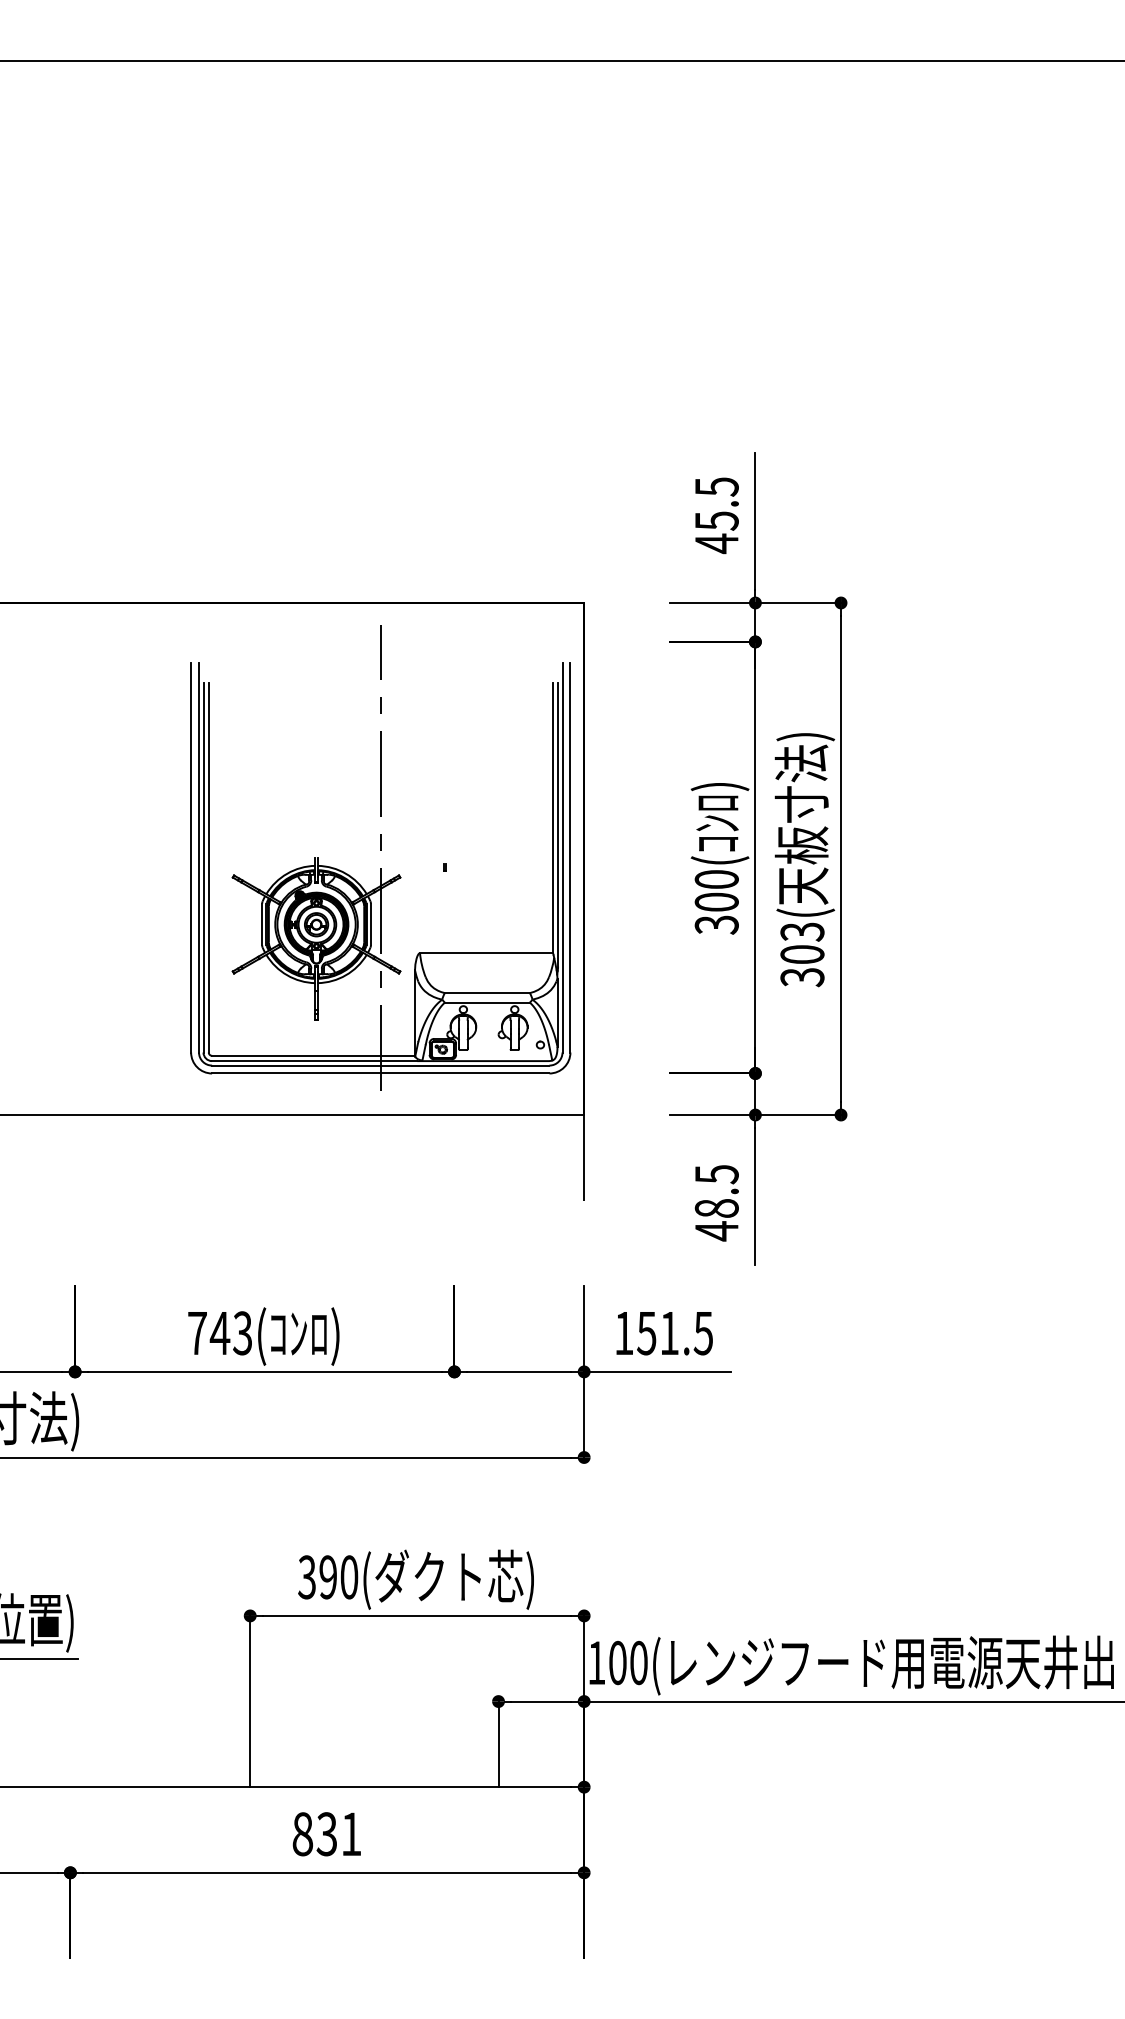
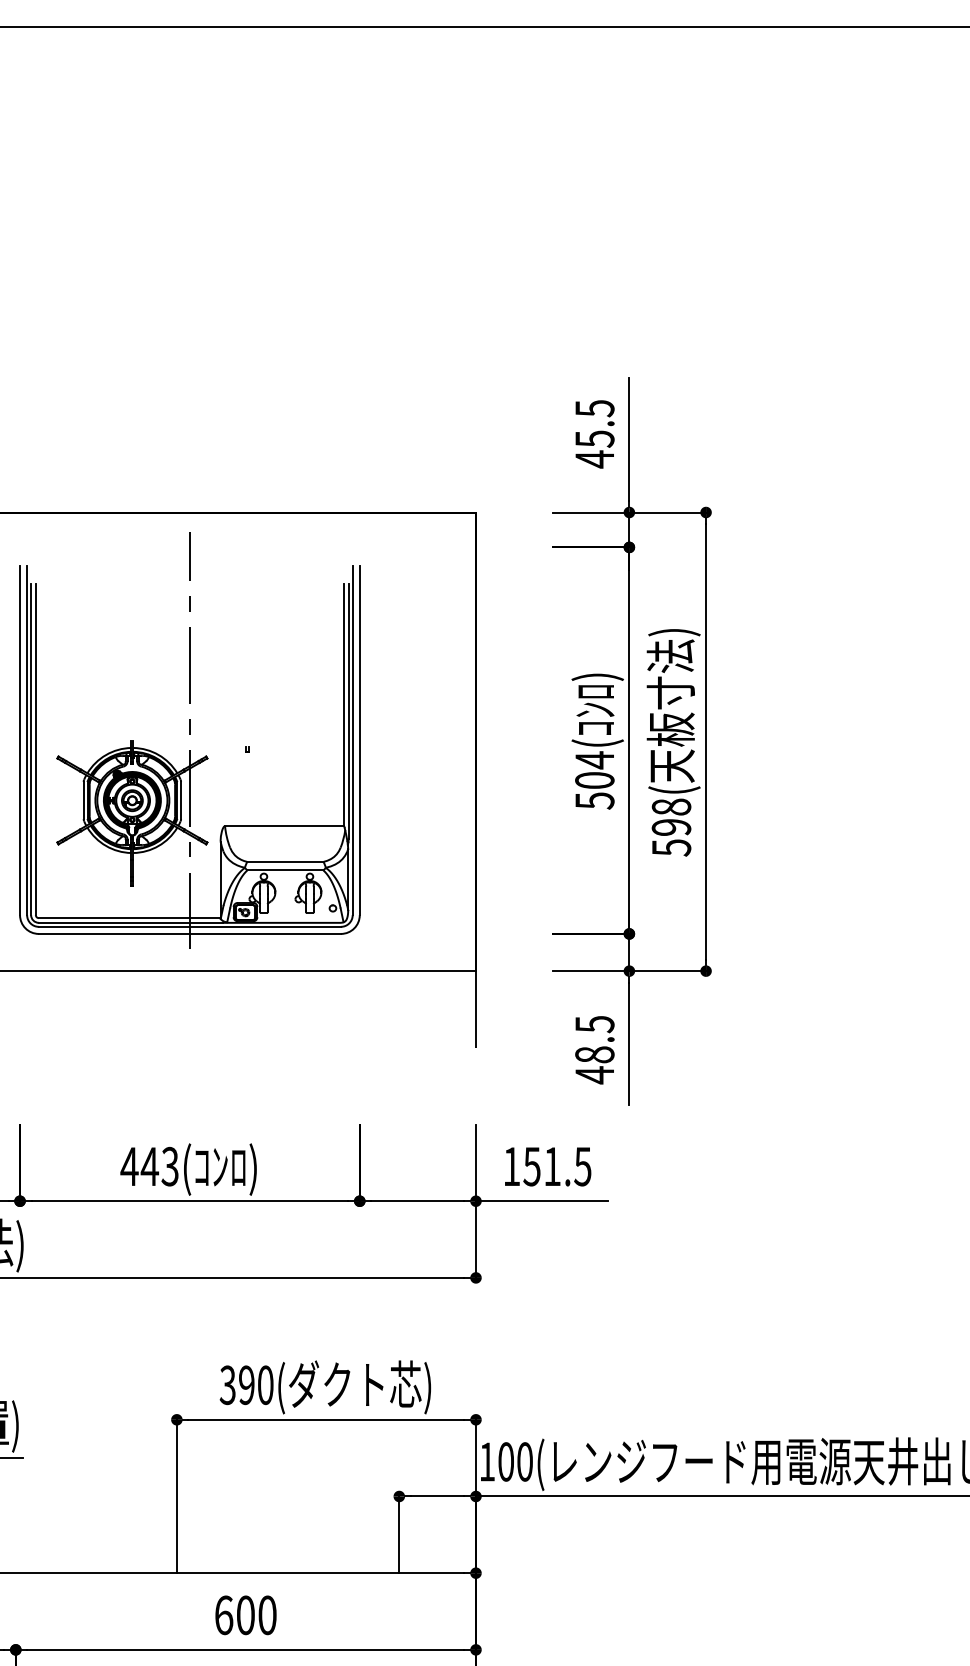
part: (380, 850) -> (189, 734), moved
text: (716, 901) -> (594, 779), 300( -> 504(
text: (802, 954) -> (671, 827), 303( -> 598(
text: (197, 1333) -> (129, 1166), 743( -> 443(
text: (326, 1834) -> (245, 1615), 831 -> 600

